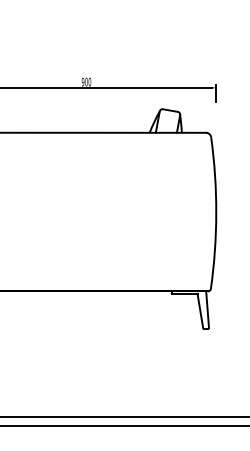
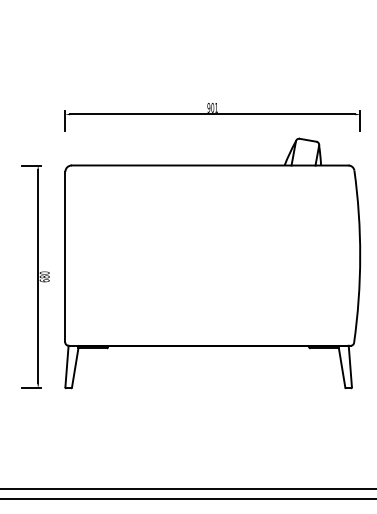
text: (89, 81) -> (216, 107), 900 -> 901

